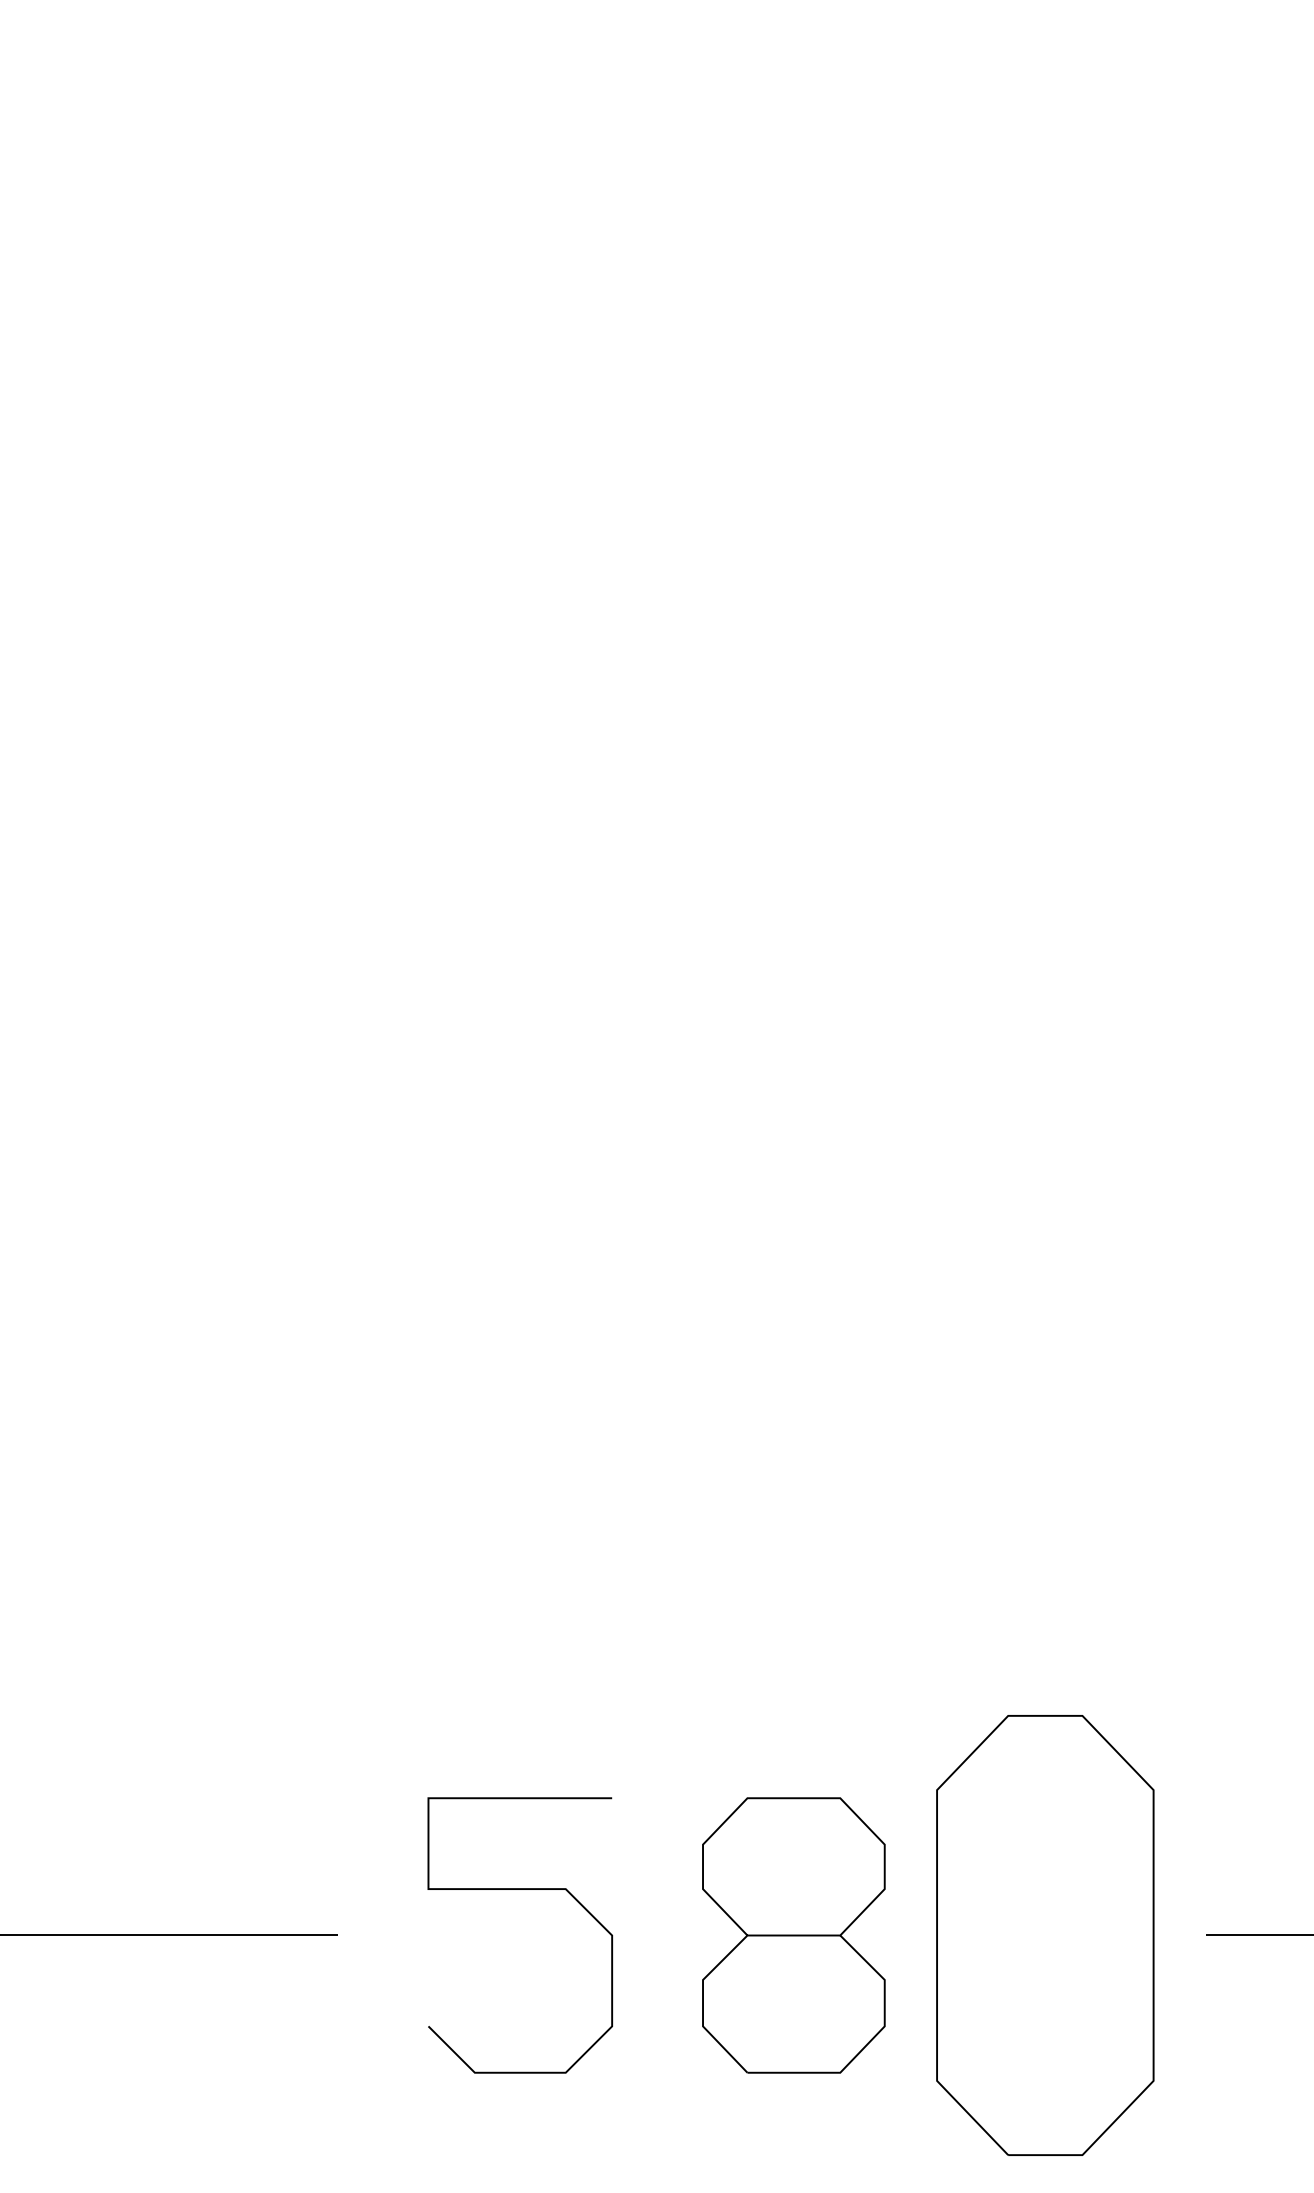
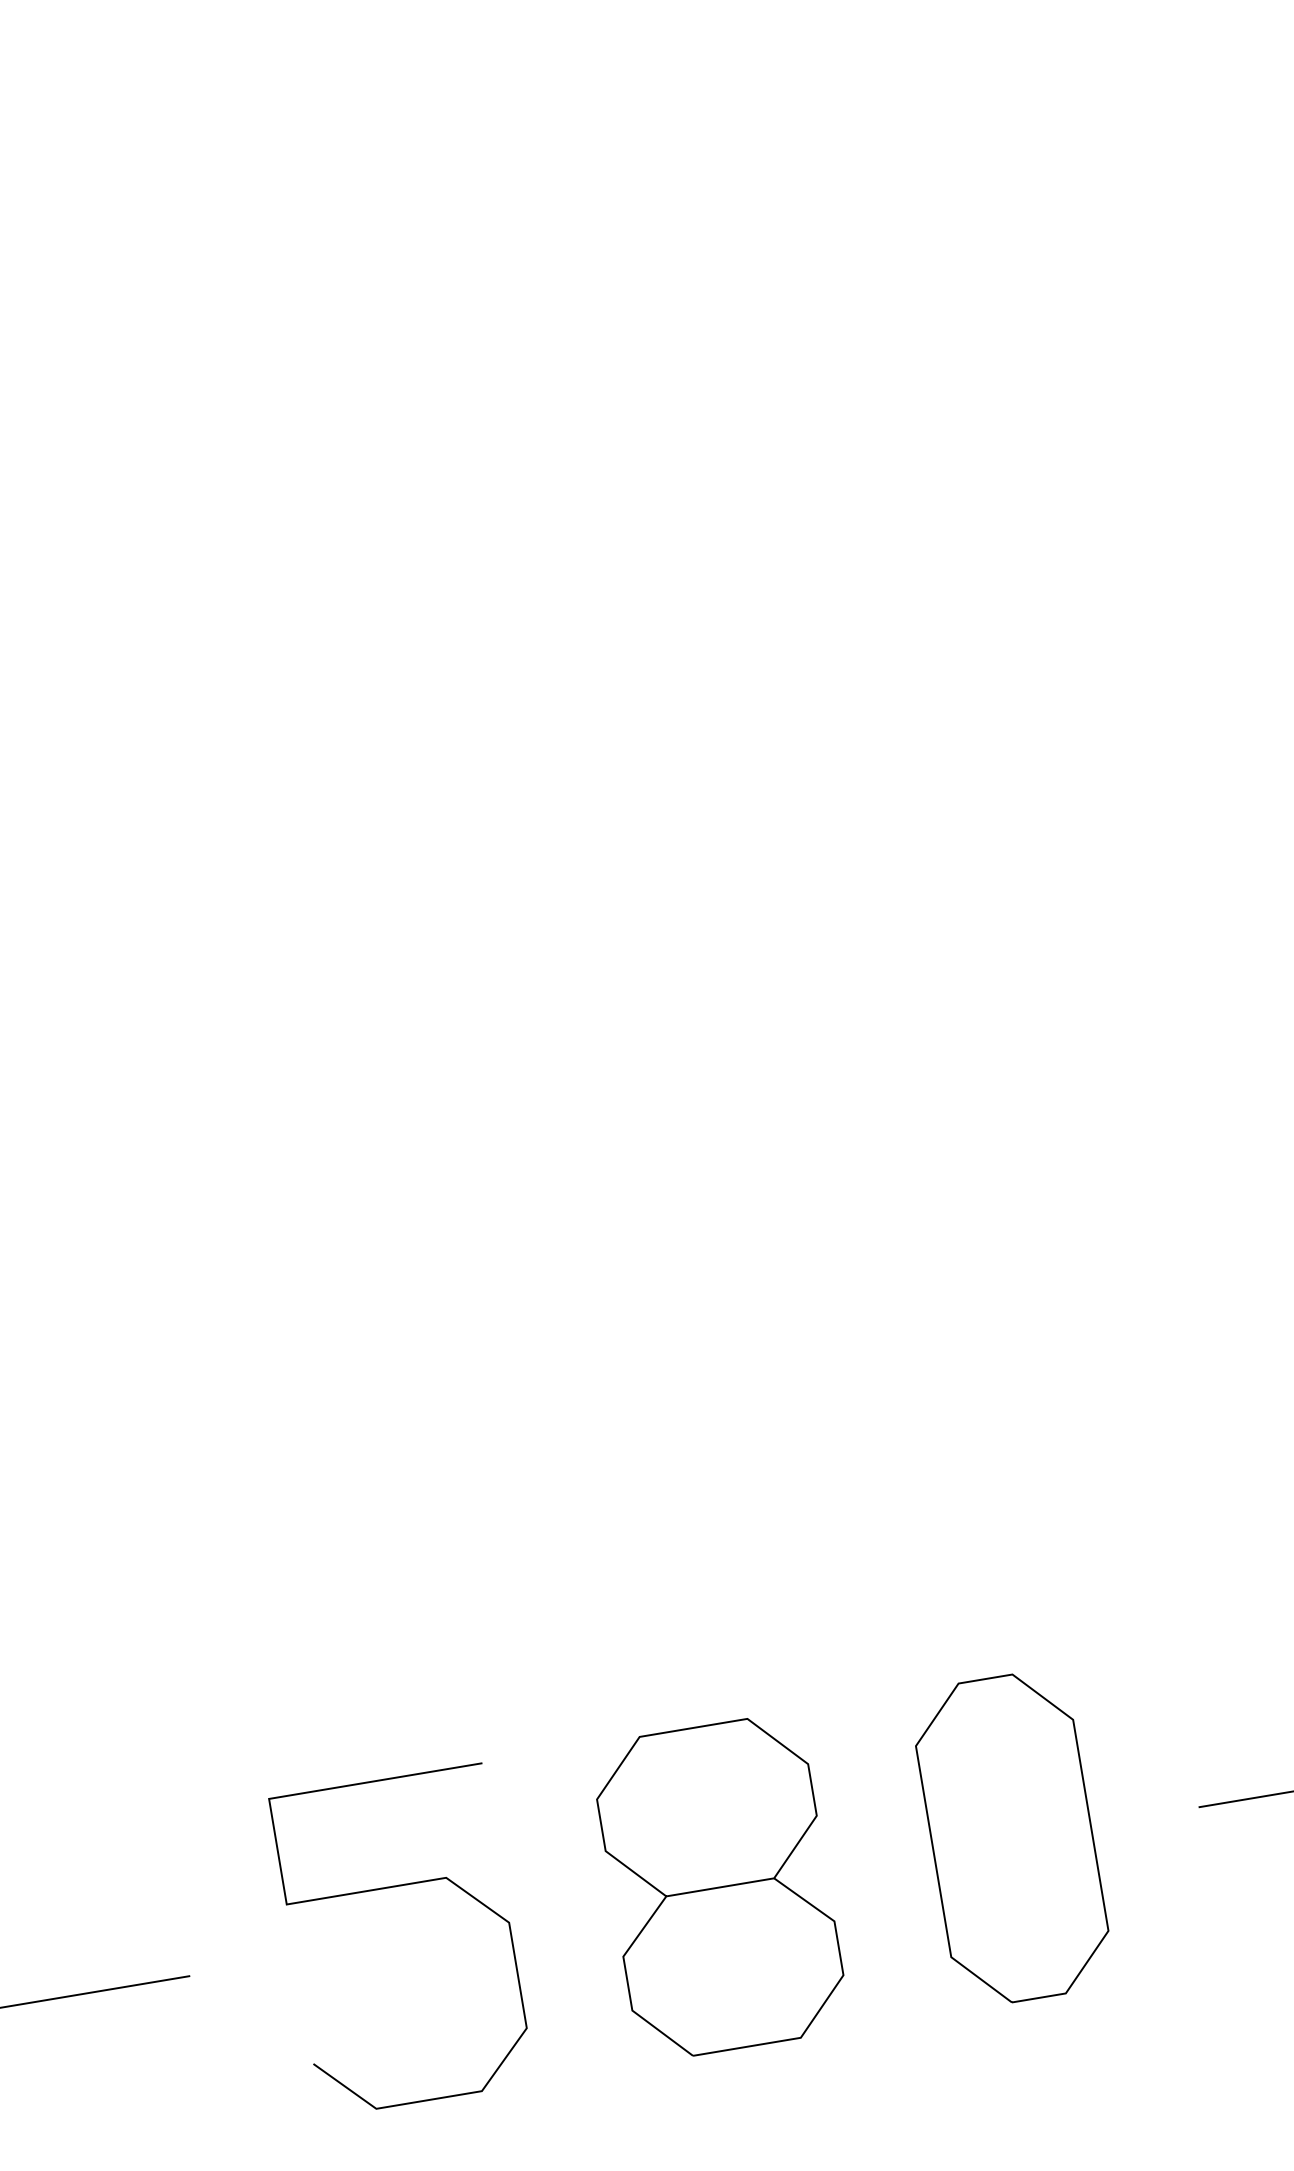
part: (1044, 1935) -> (1011, 1838), size x0.62

